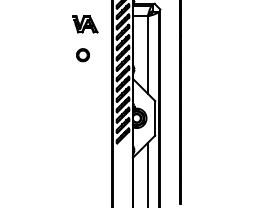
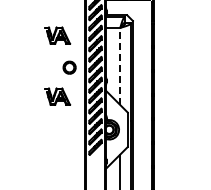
part: (82, 55) -> (69, 67), moved
line: (147, 55) -> (120, 66), solid -> dashed
part: (85, 85) -> (58, 96), added

